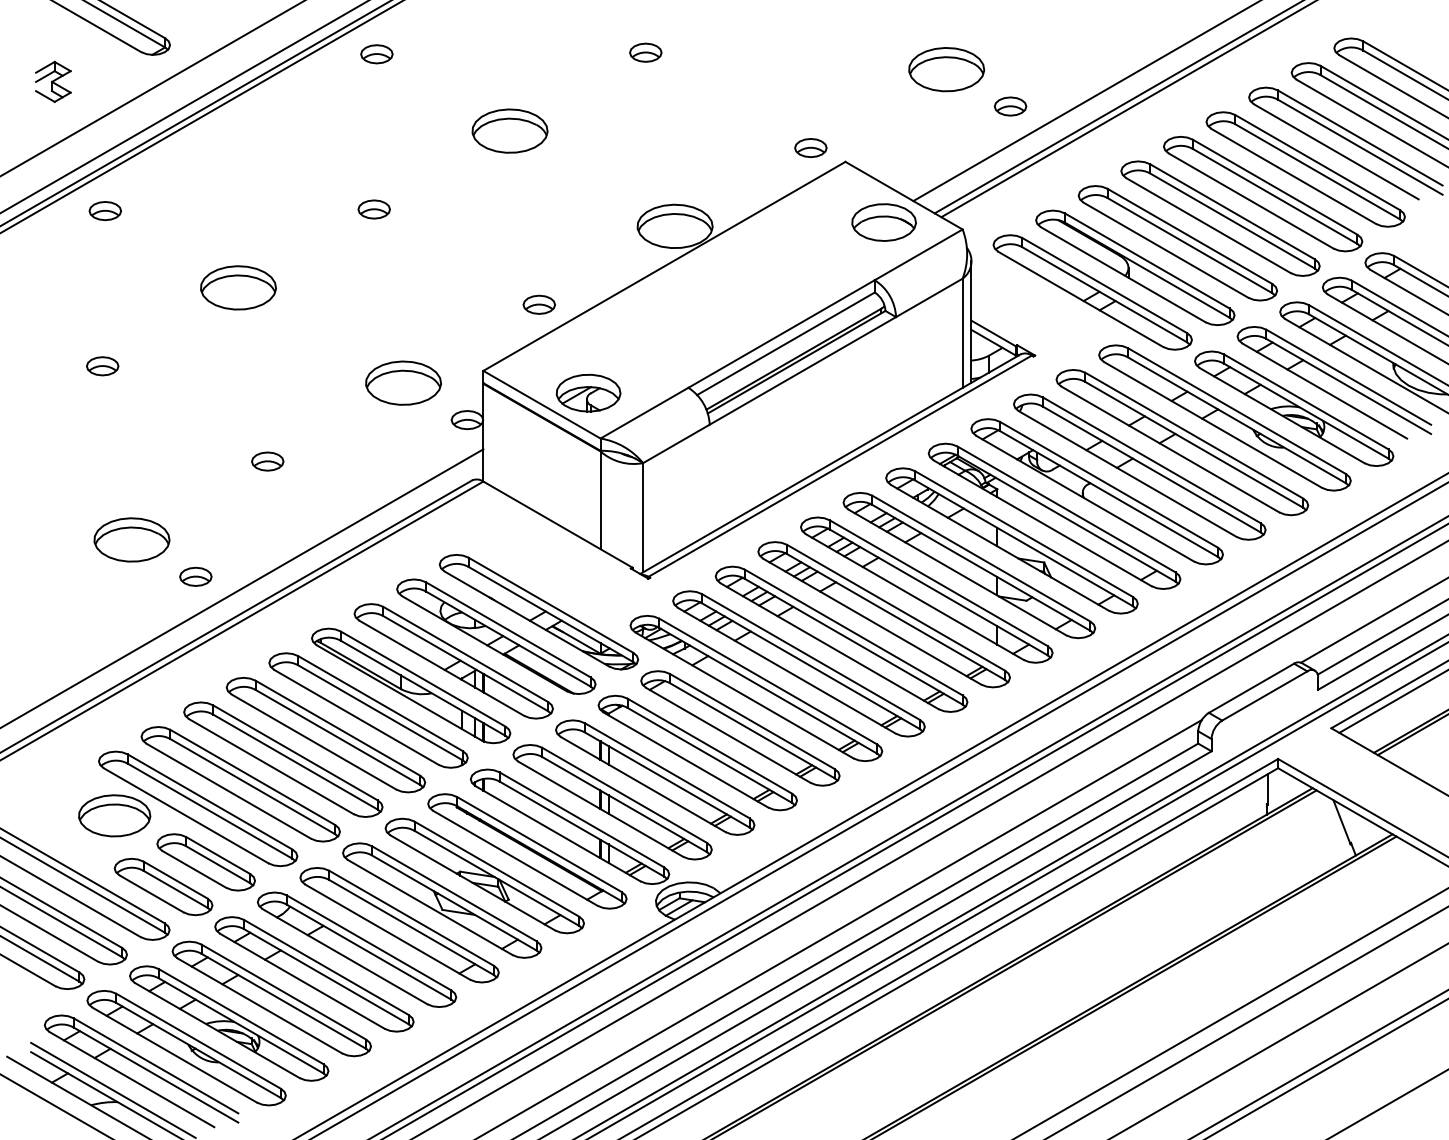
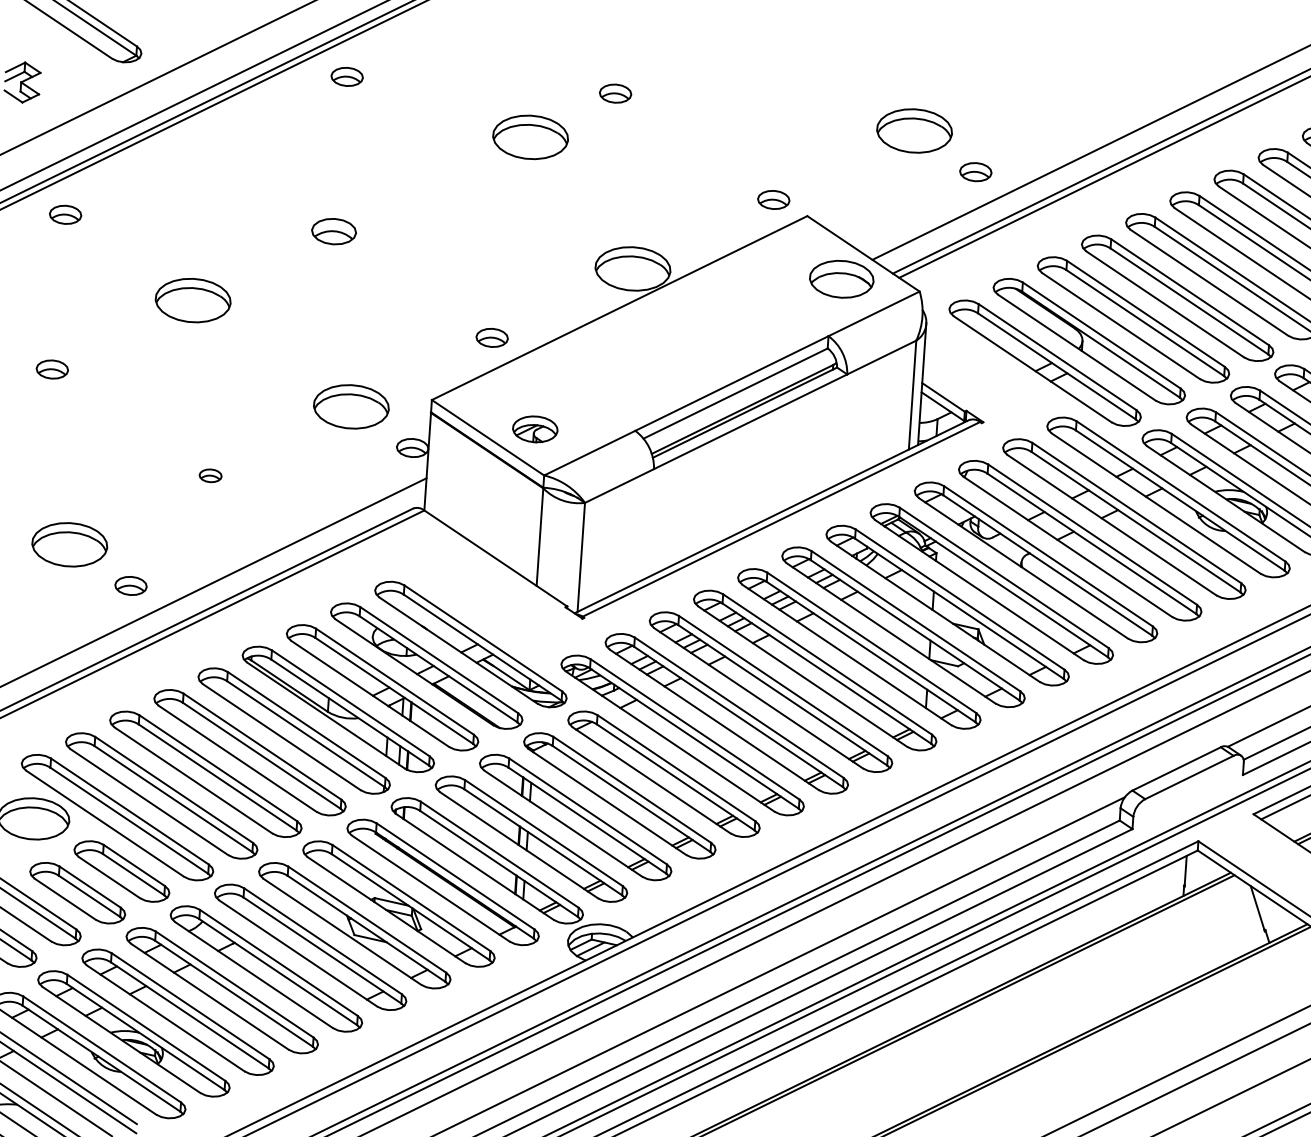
part: (509, 130) -> (530, 136), moved
part: (373, 209) -> (333, 231), size x1.4
part: (588, 392) -> (535, 428), size x0.7
part: (267, 461) -> (210, 475), size x0.7

